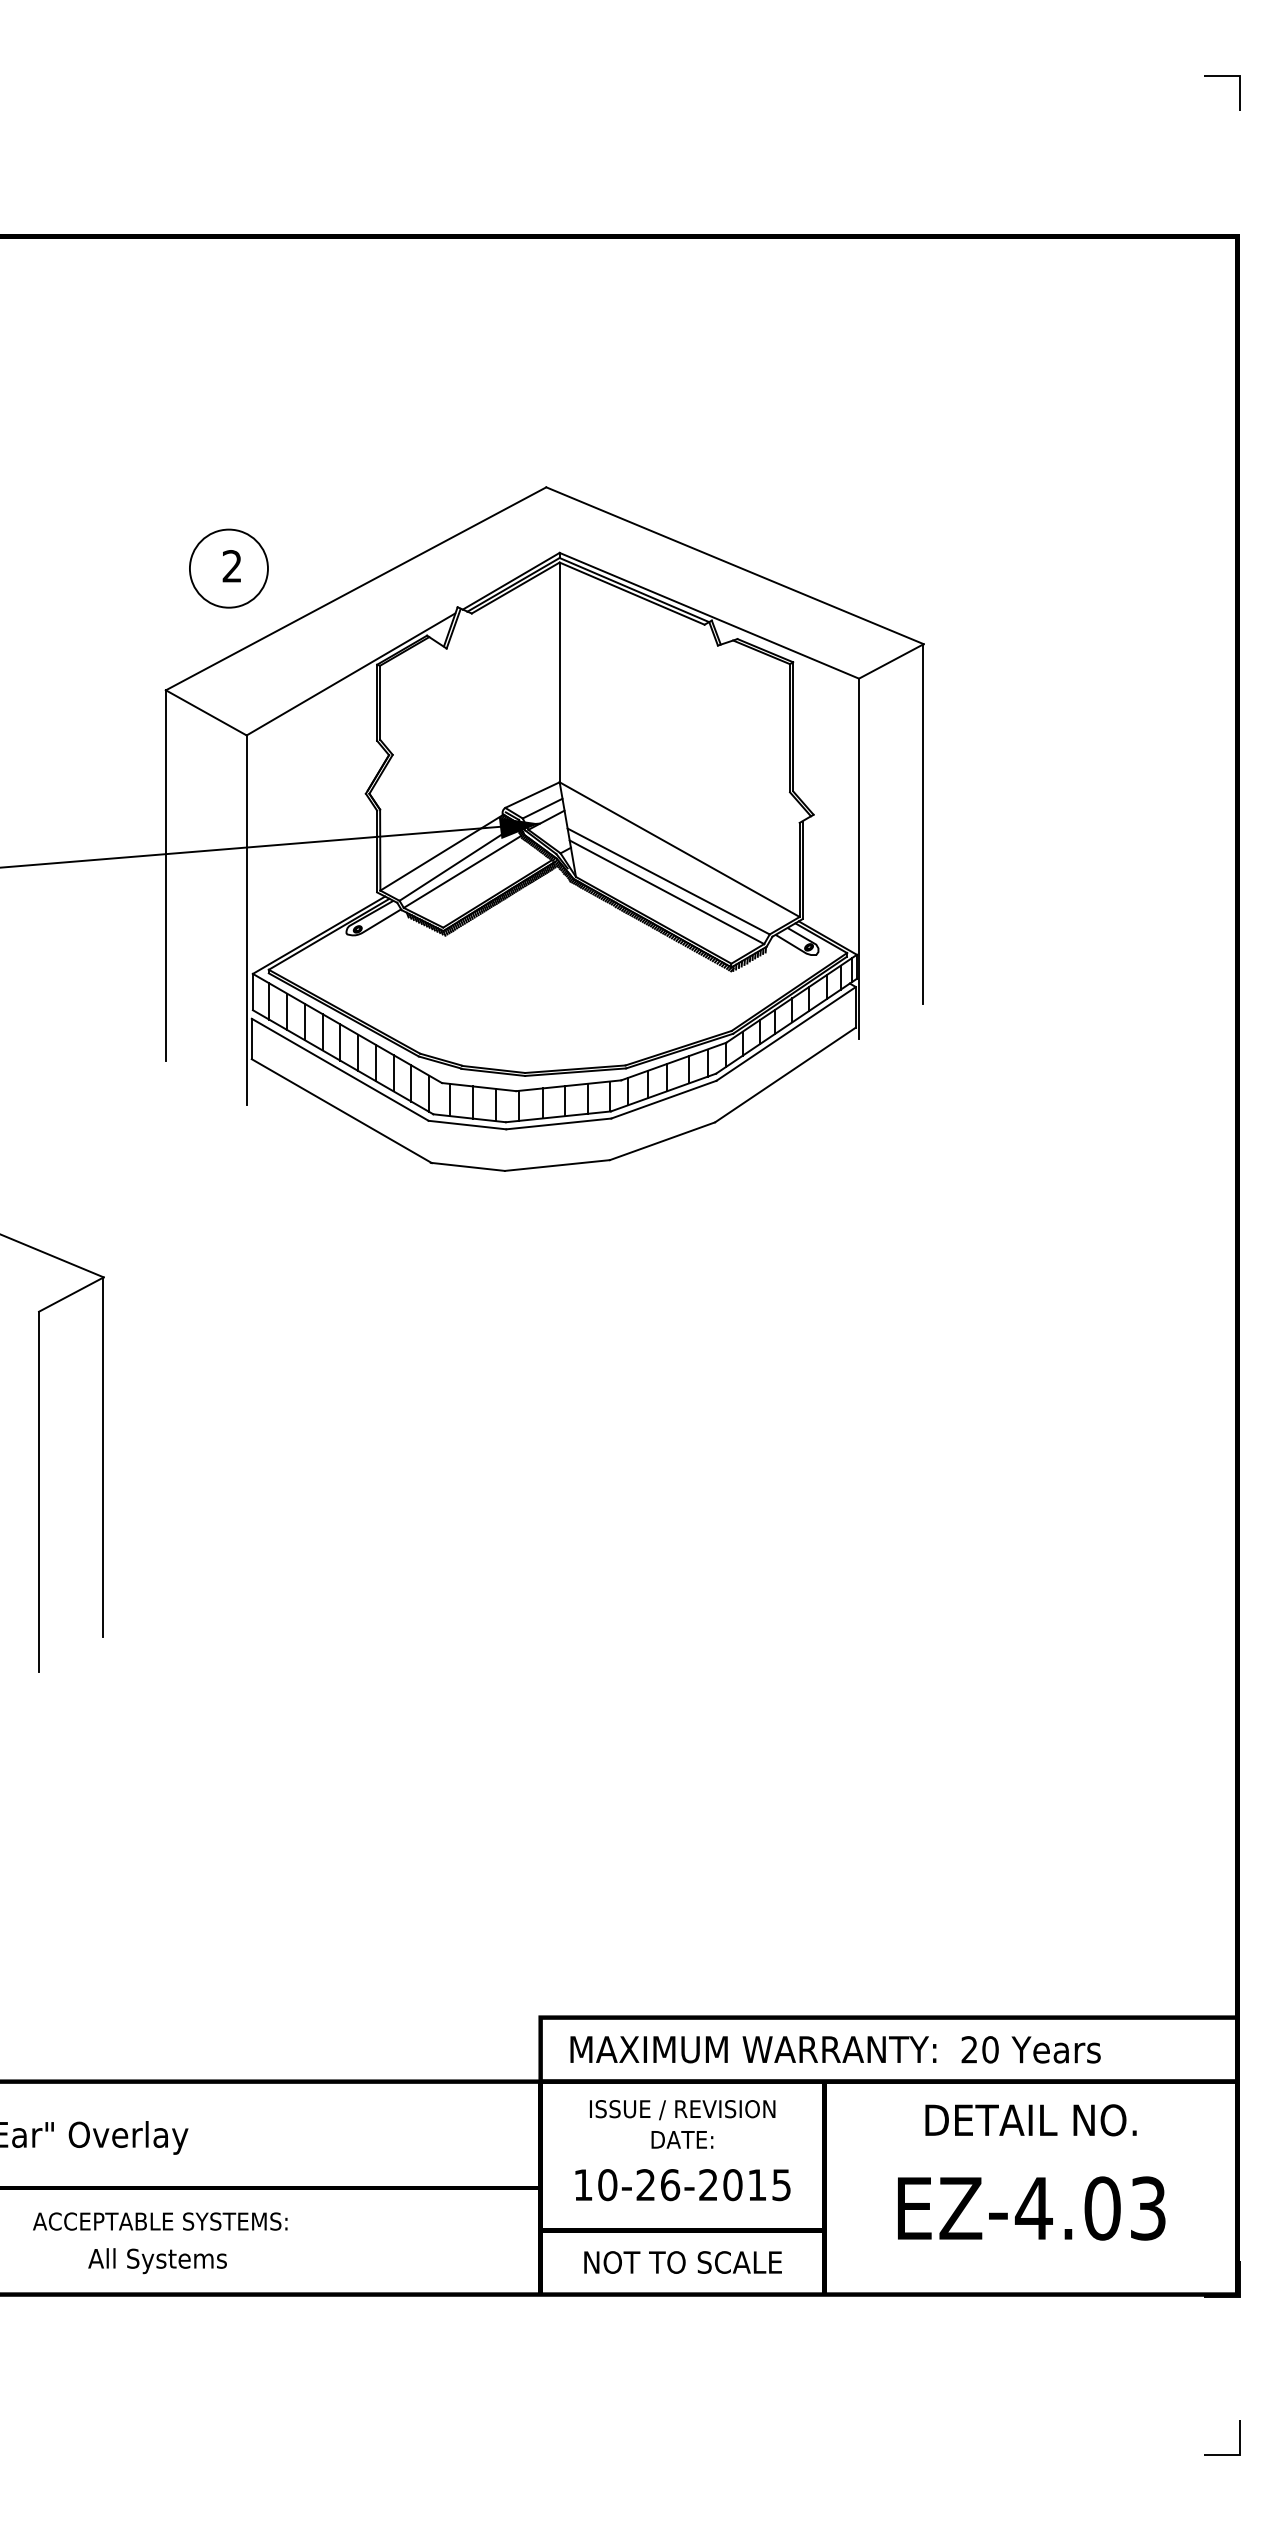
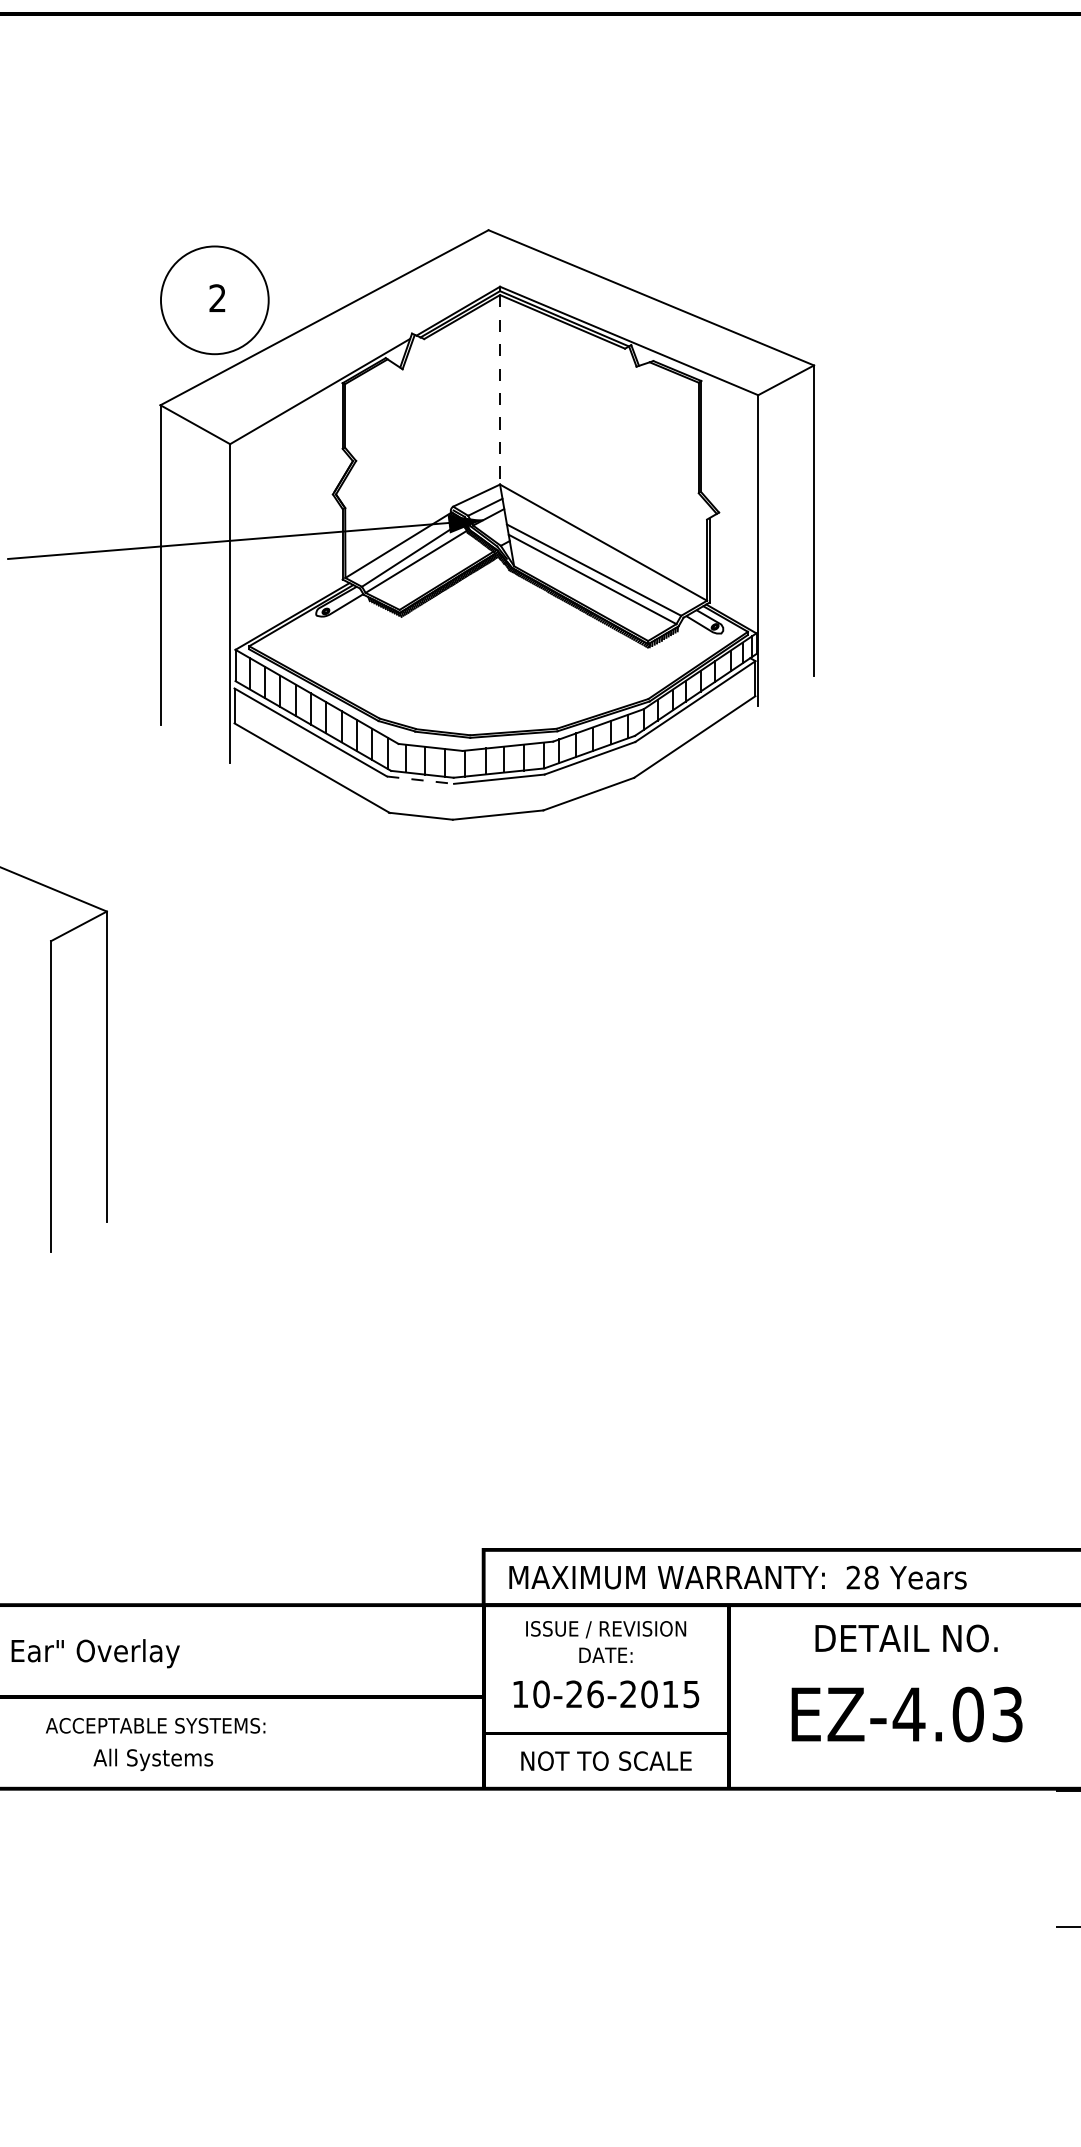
circle: (228, 568) -> (214, 300), size x1.6
line: (559, 672) -> (499, 389), solid -> dashed
line: (467, 1125) -> (420, 780), solid -> dashed
text: (990, 2049) -> (871, 1577), 20 -> 28

